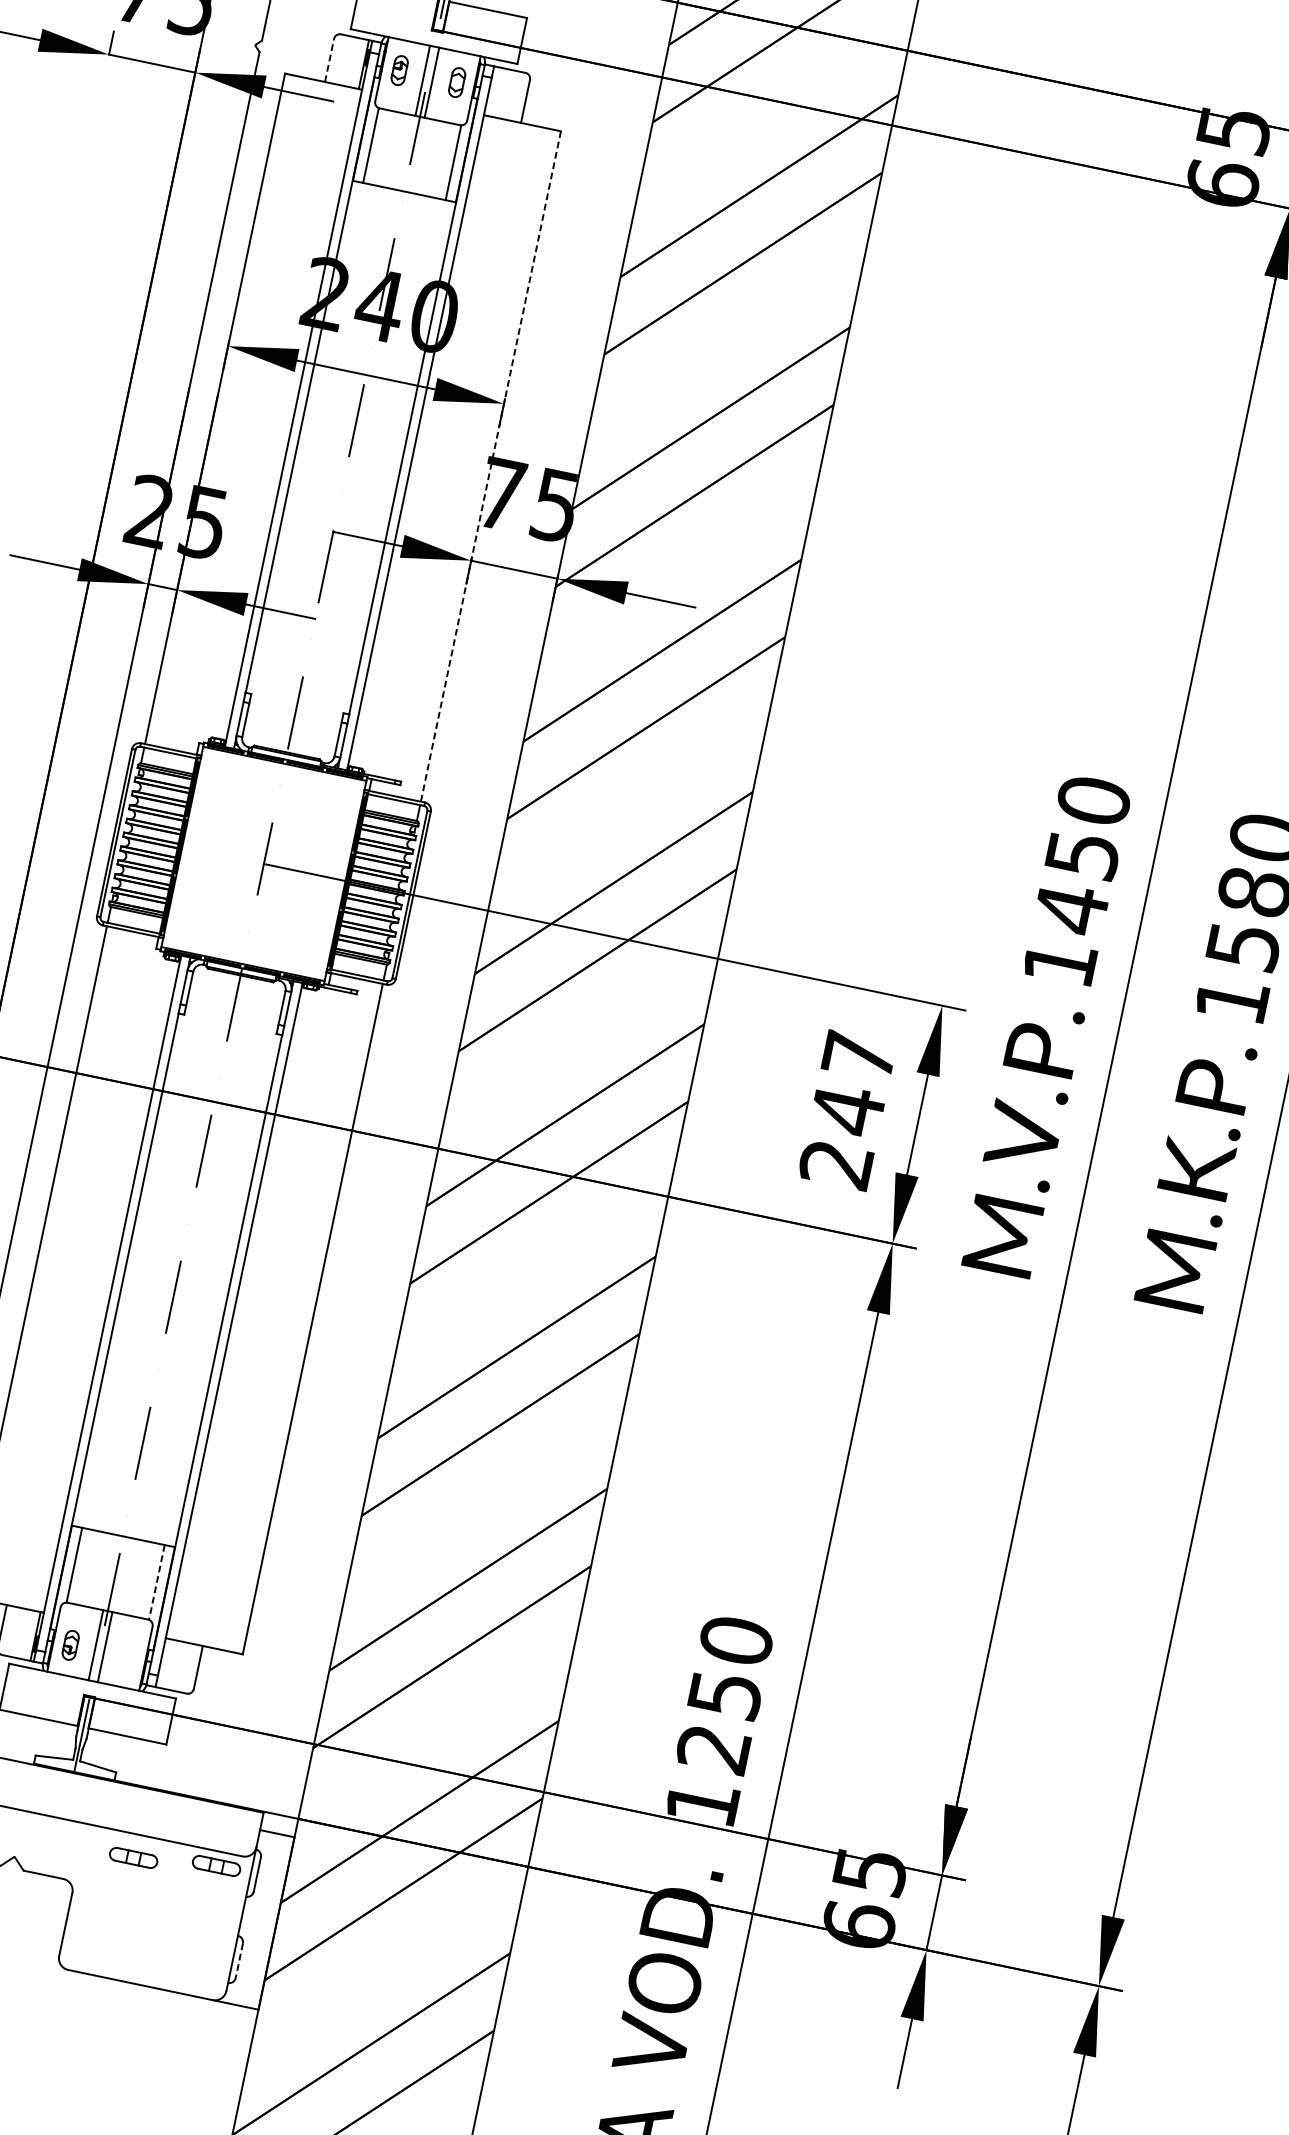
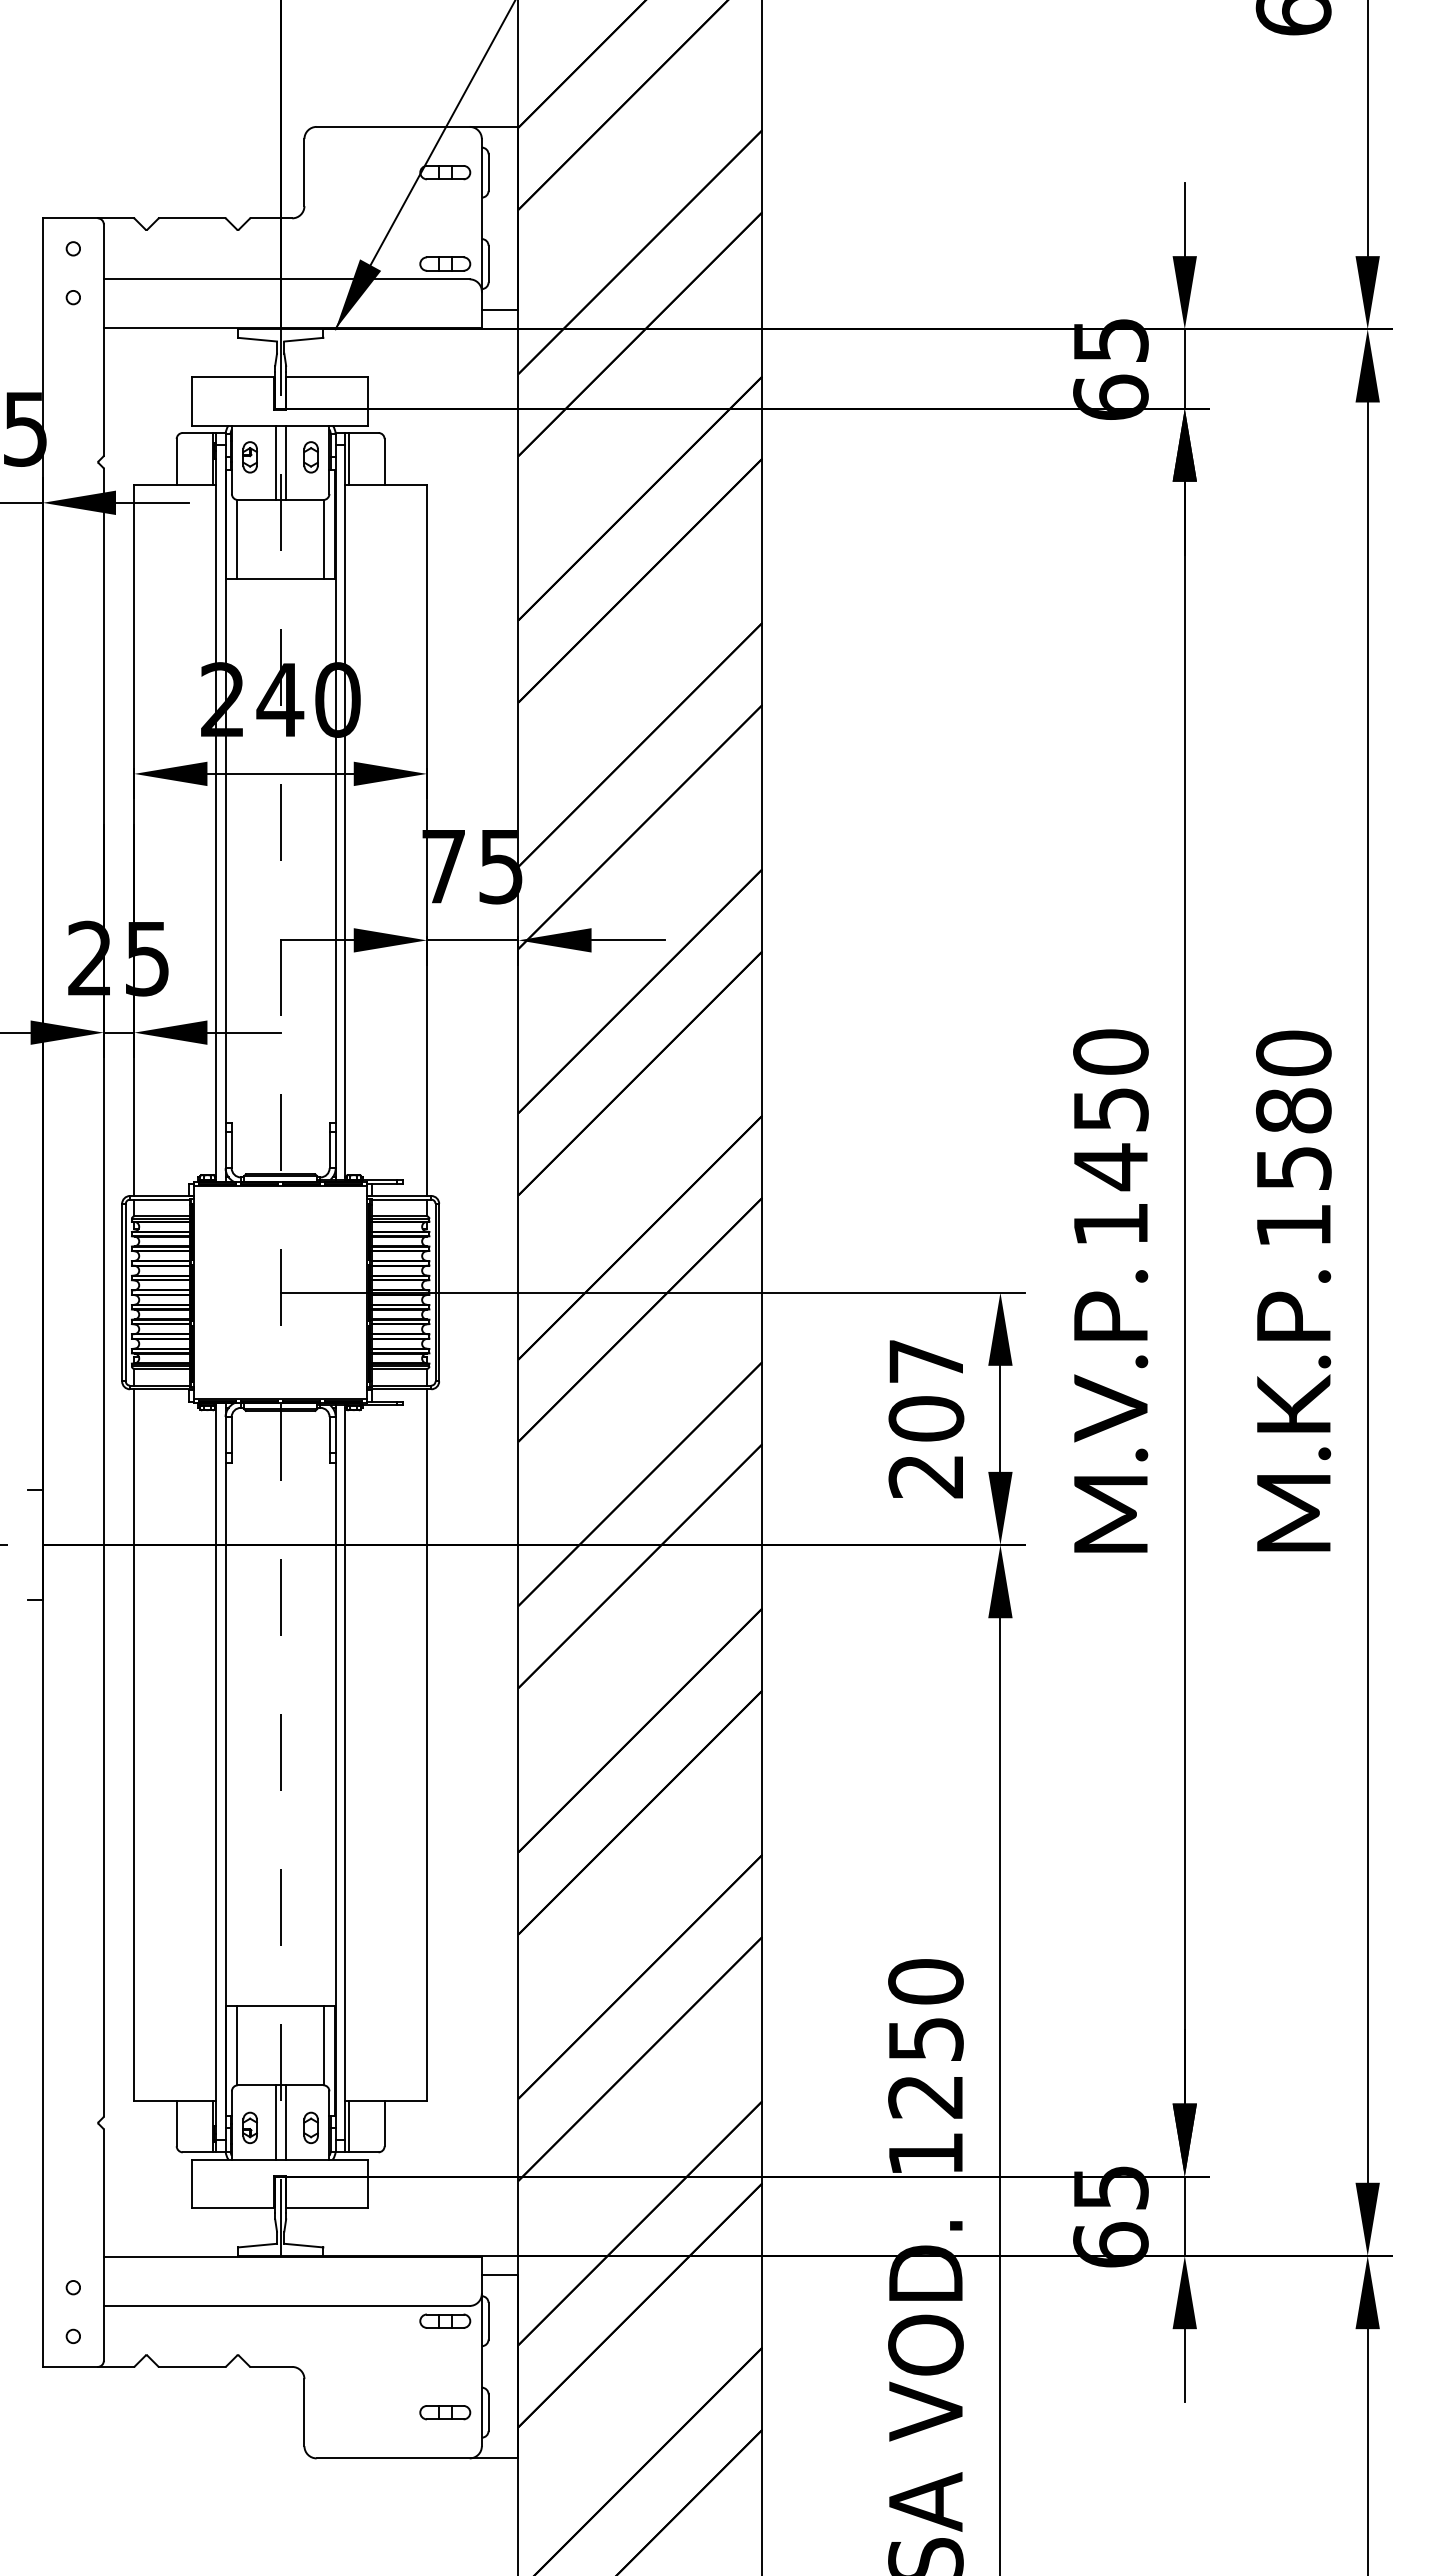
line: (329, 59) -> (176, 461), dashed -> solid
line: (492, 91) -> (348, 458), added
line: (491, 466) -> (427, 840), dashed -> solid
text: (847, 1110) -> (926, 1419), 247 -> 207
line: (157, 1582) -> (324, 2045), dashed -> solid
part: (127, 1656) -> (310, 2127), added
line: (163, 1663) -> (348, 2126), added
part: (133, 1857) -> (445, 2412), moved
line: (239, 1961) -> (488, 2413), dashed -> solid

